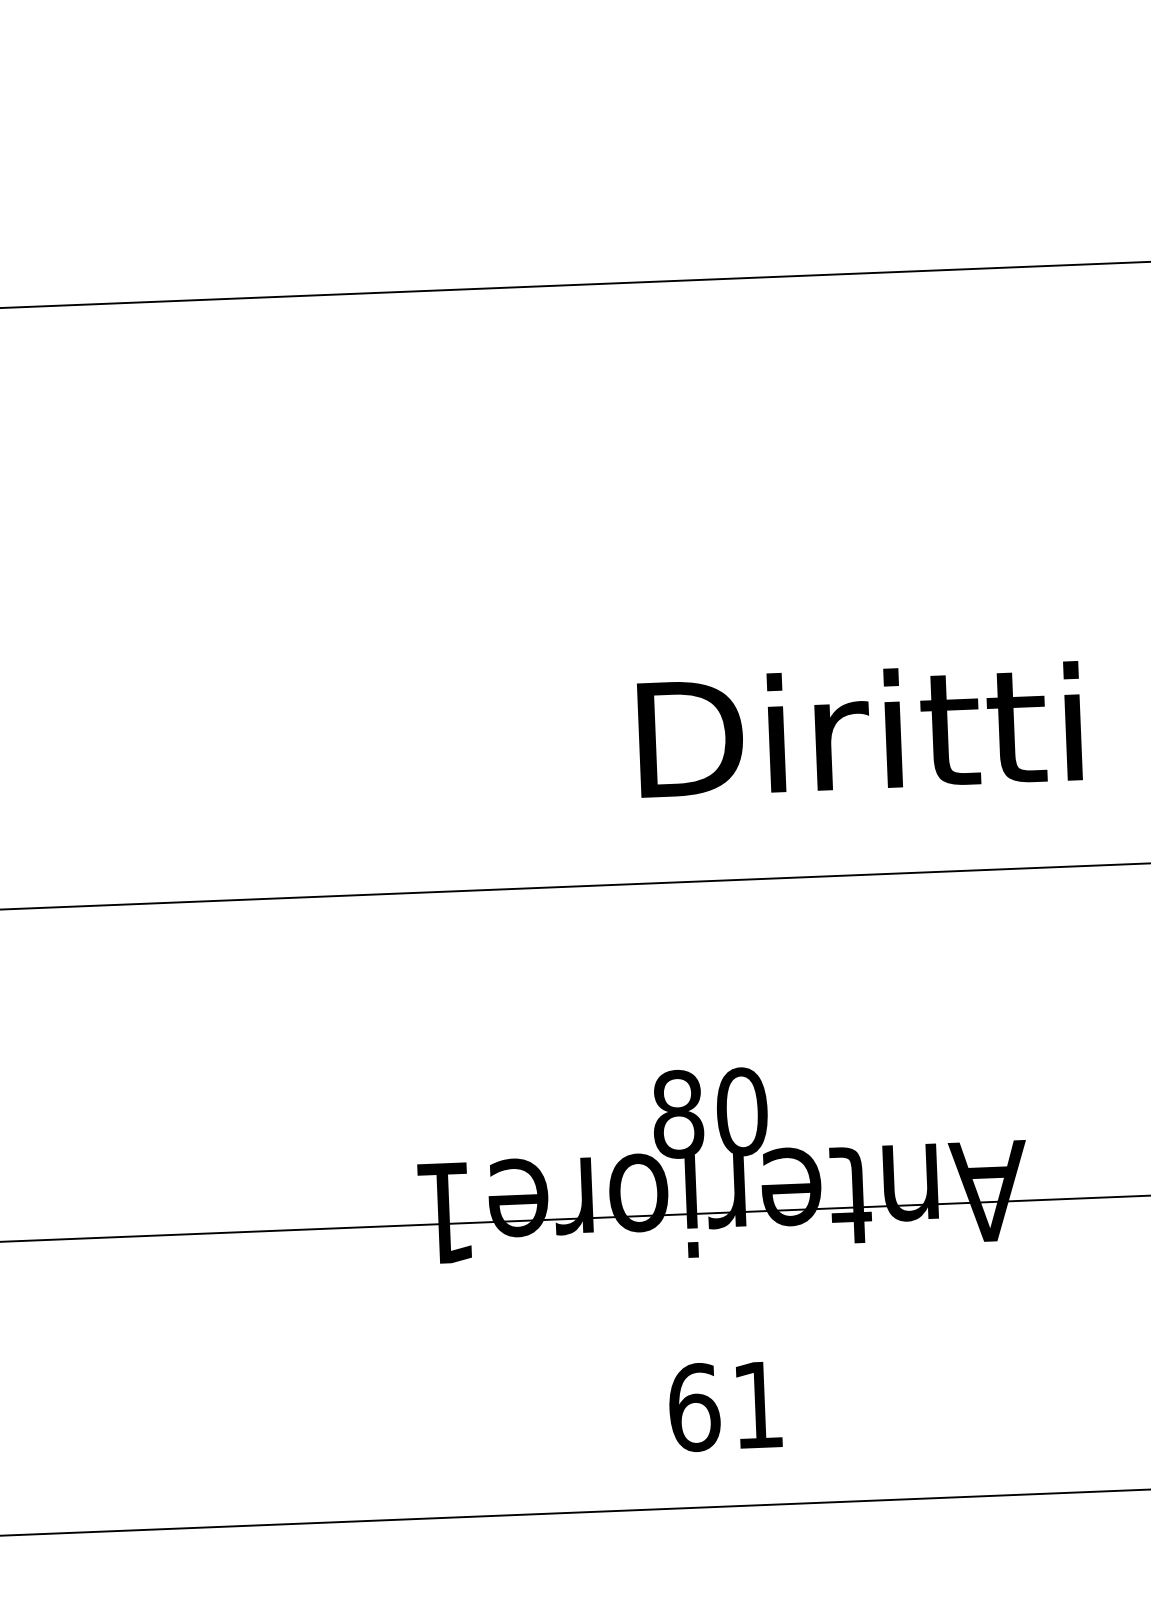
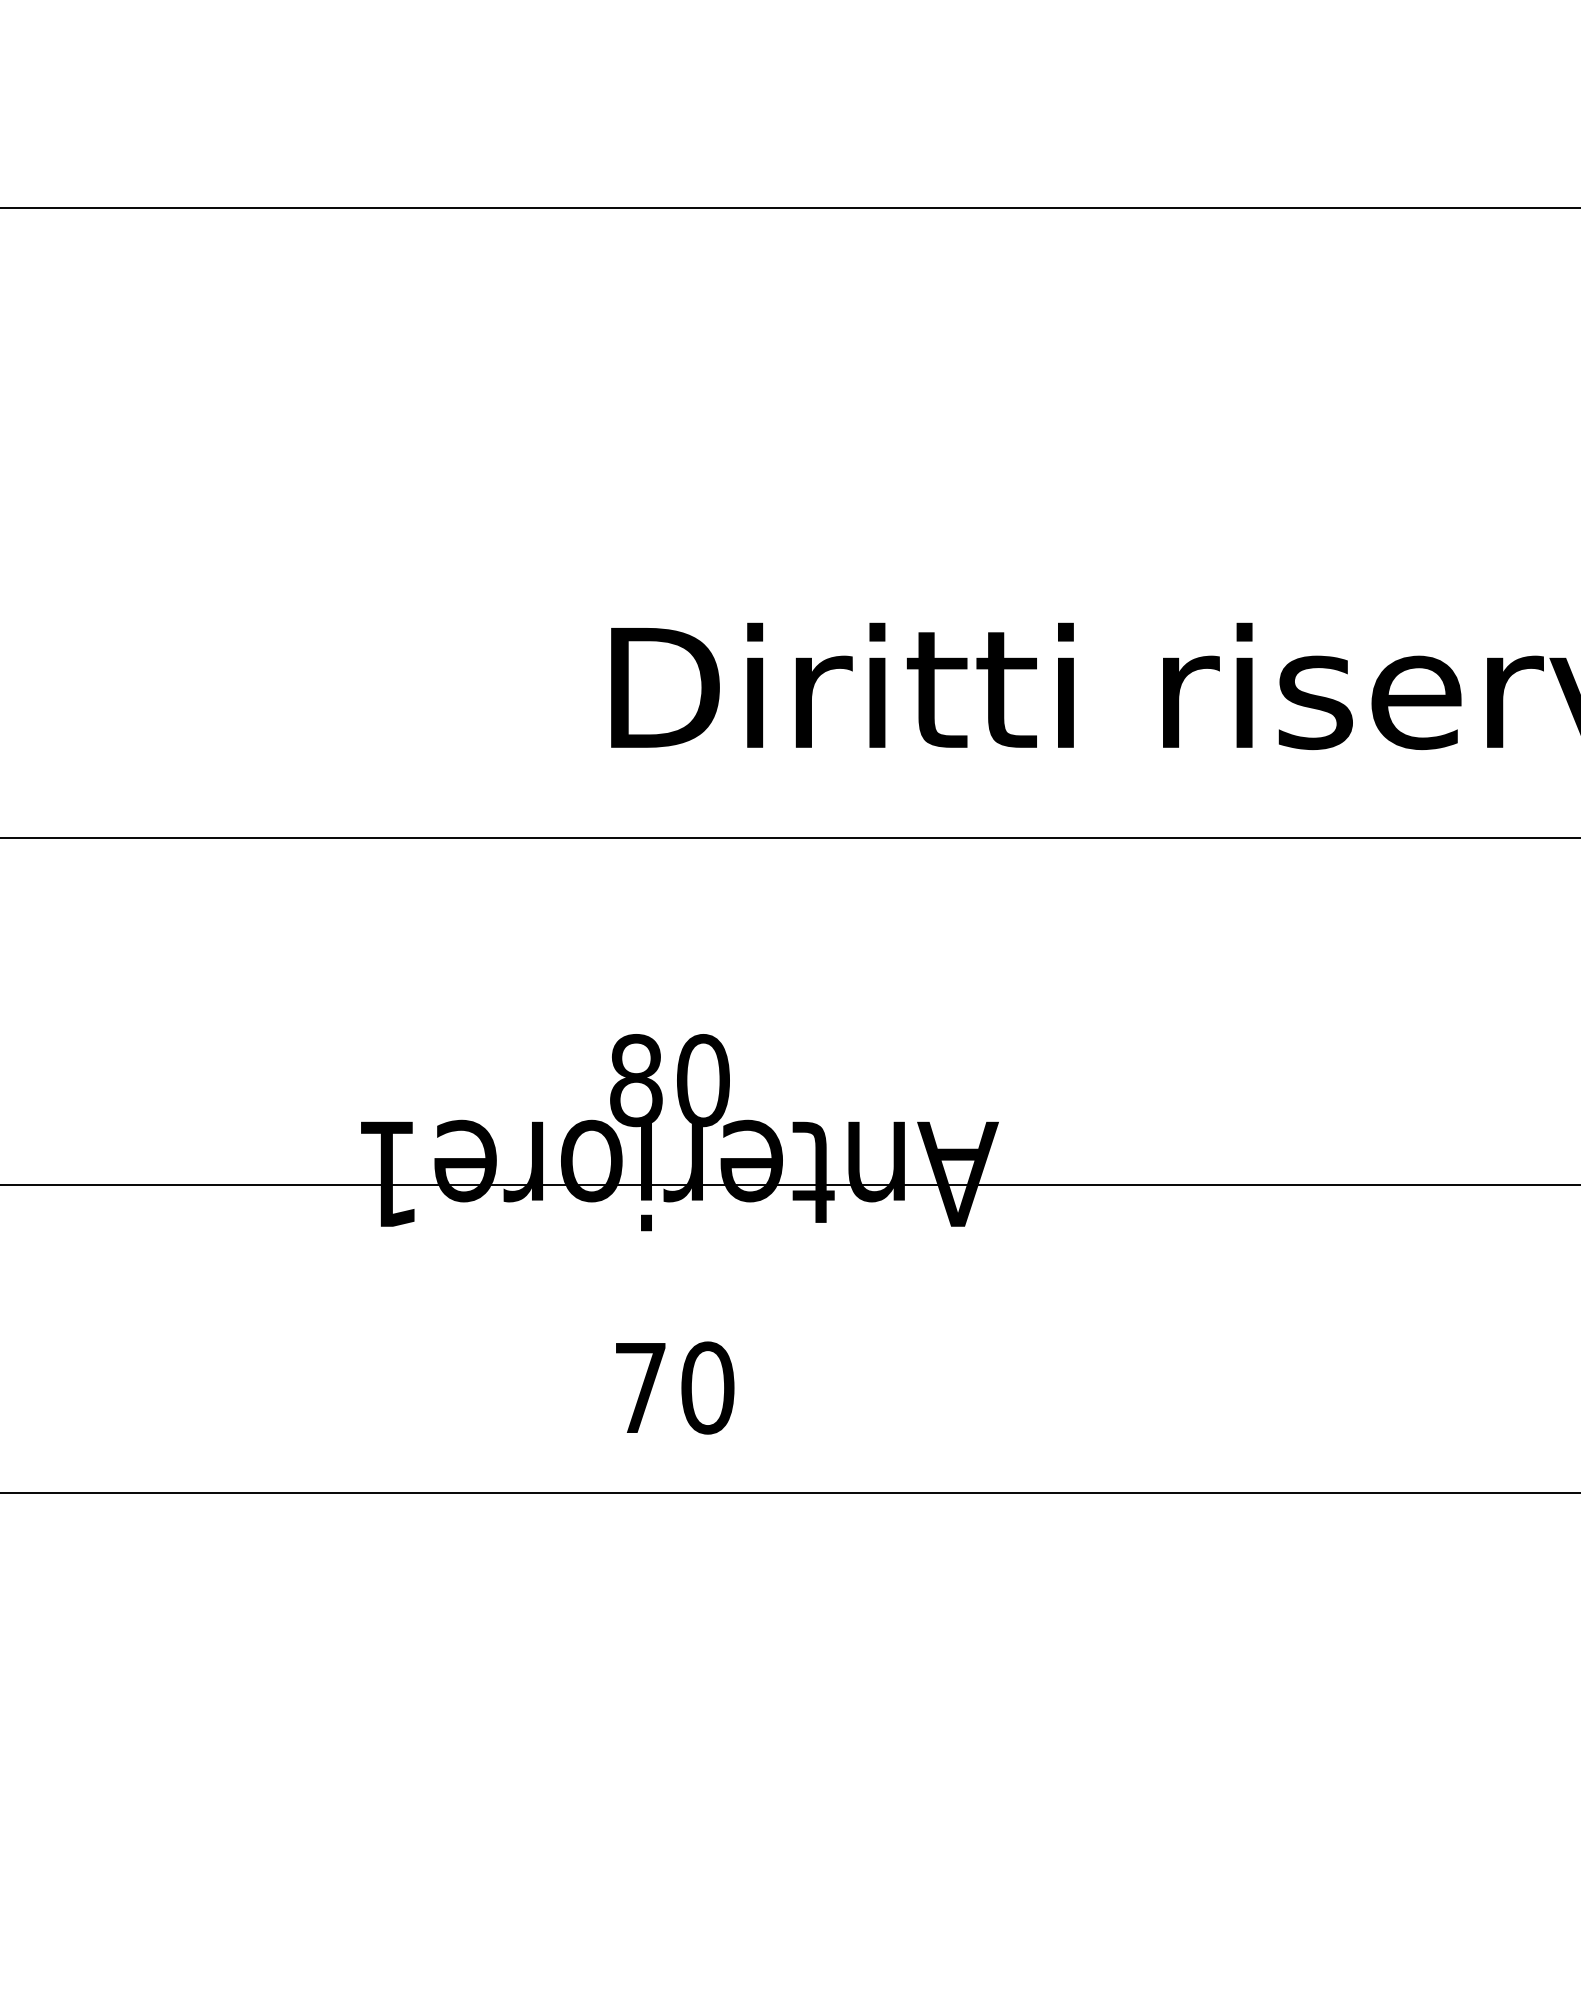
text: (726, 1405) -> (674, 1387), 61 -> 70

